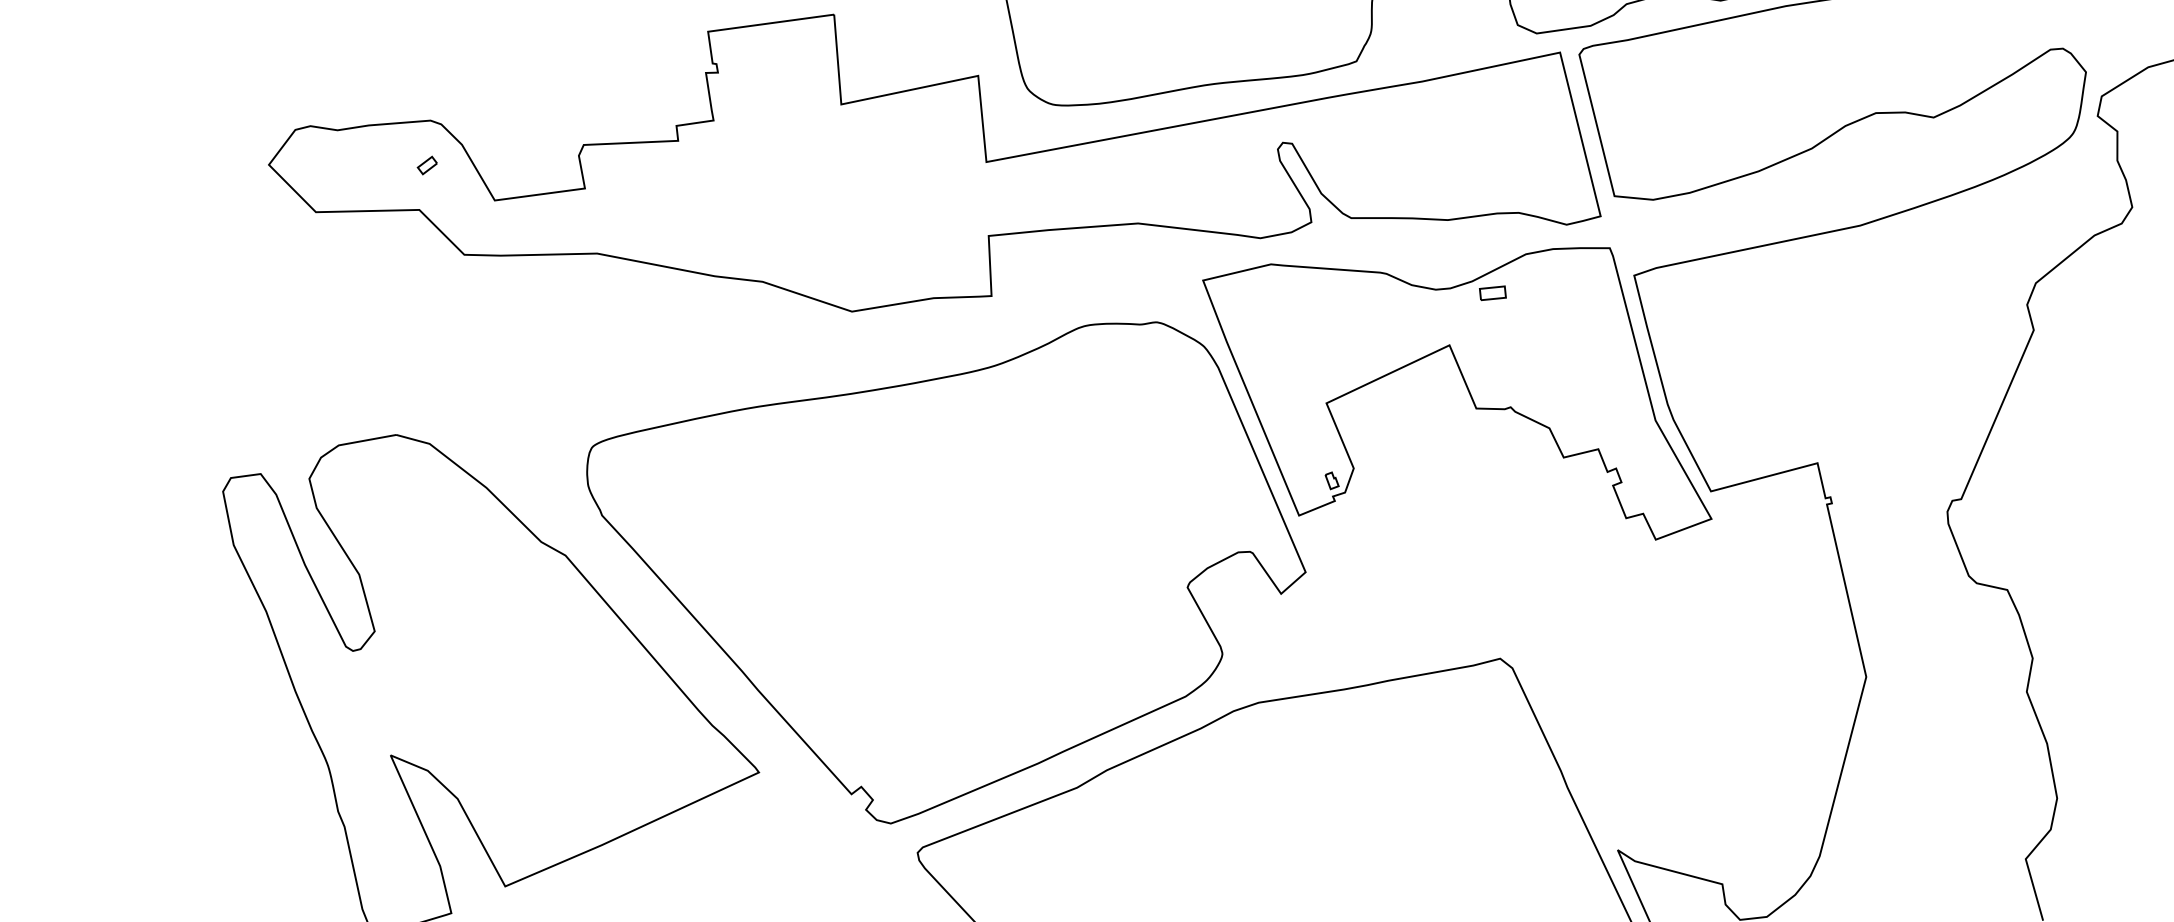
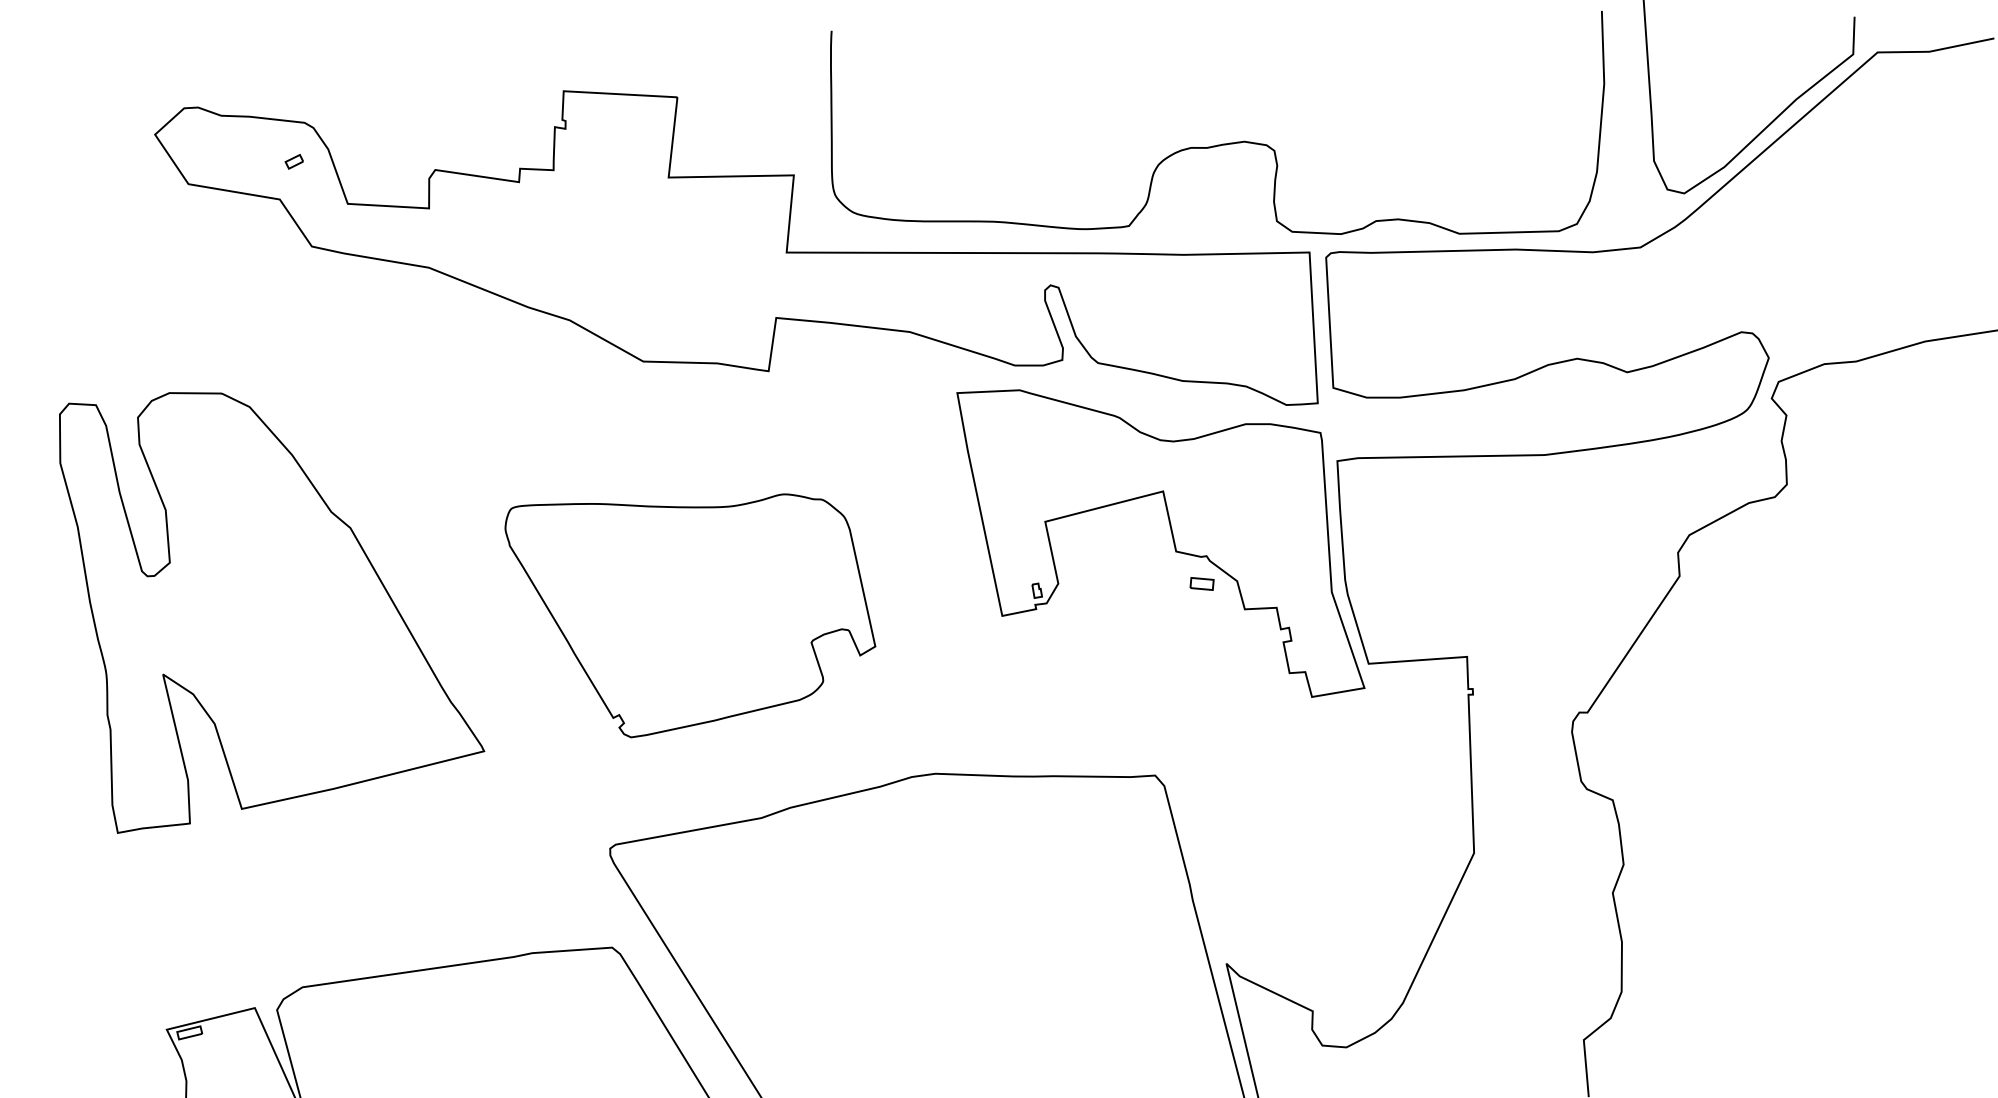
part: (1492, 292) -> (1201, 583), moved
part: (956, 580) -> (690, 615), size x0.6

